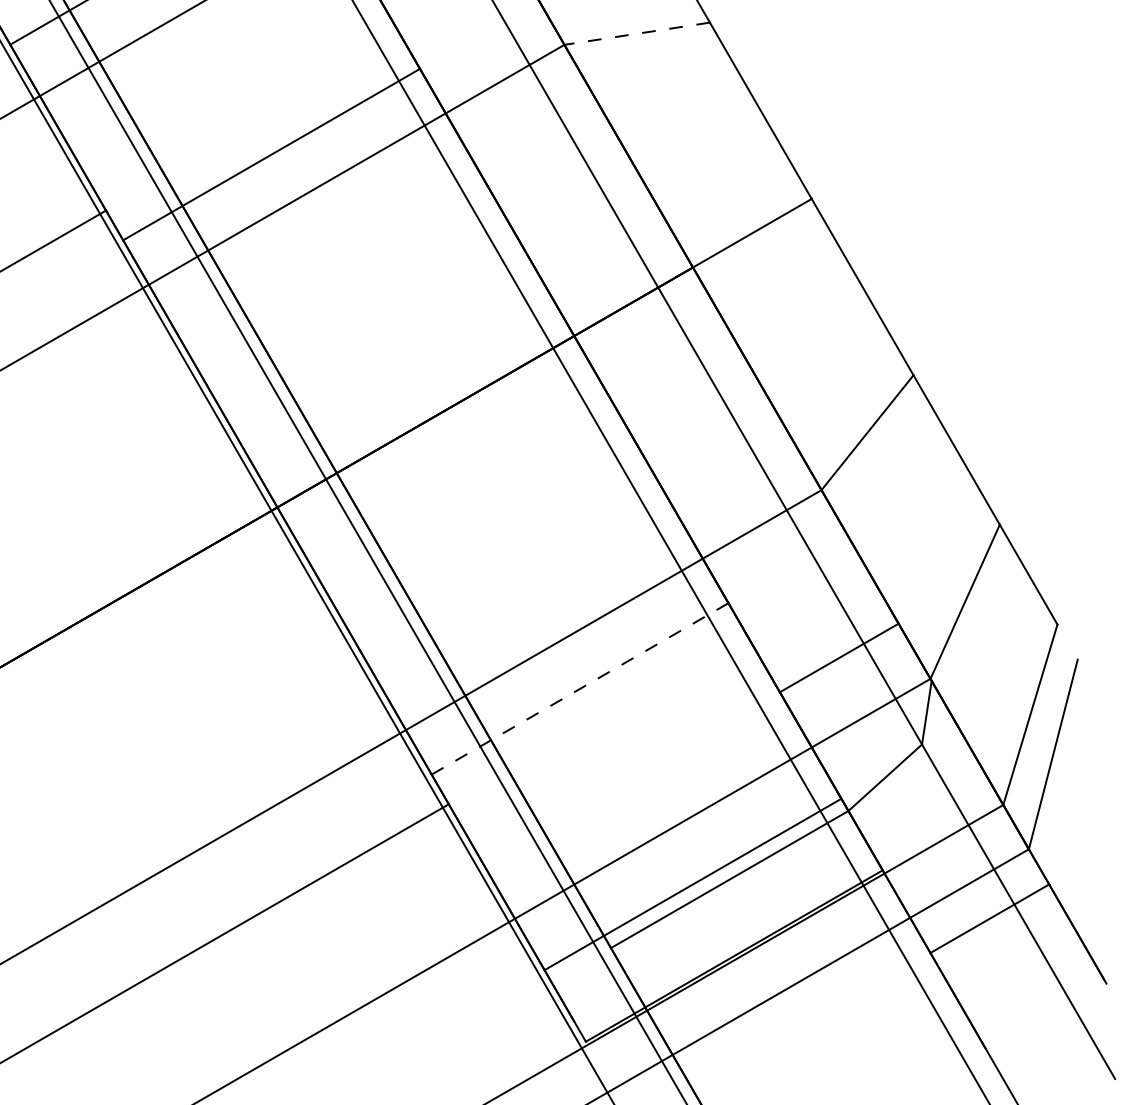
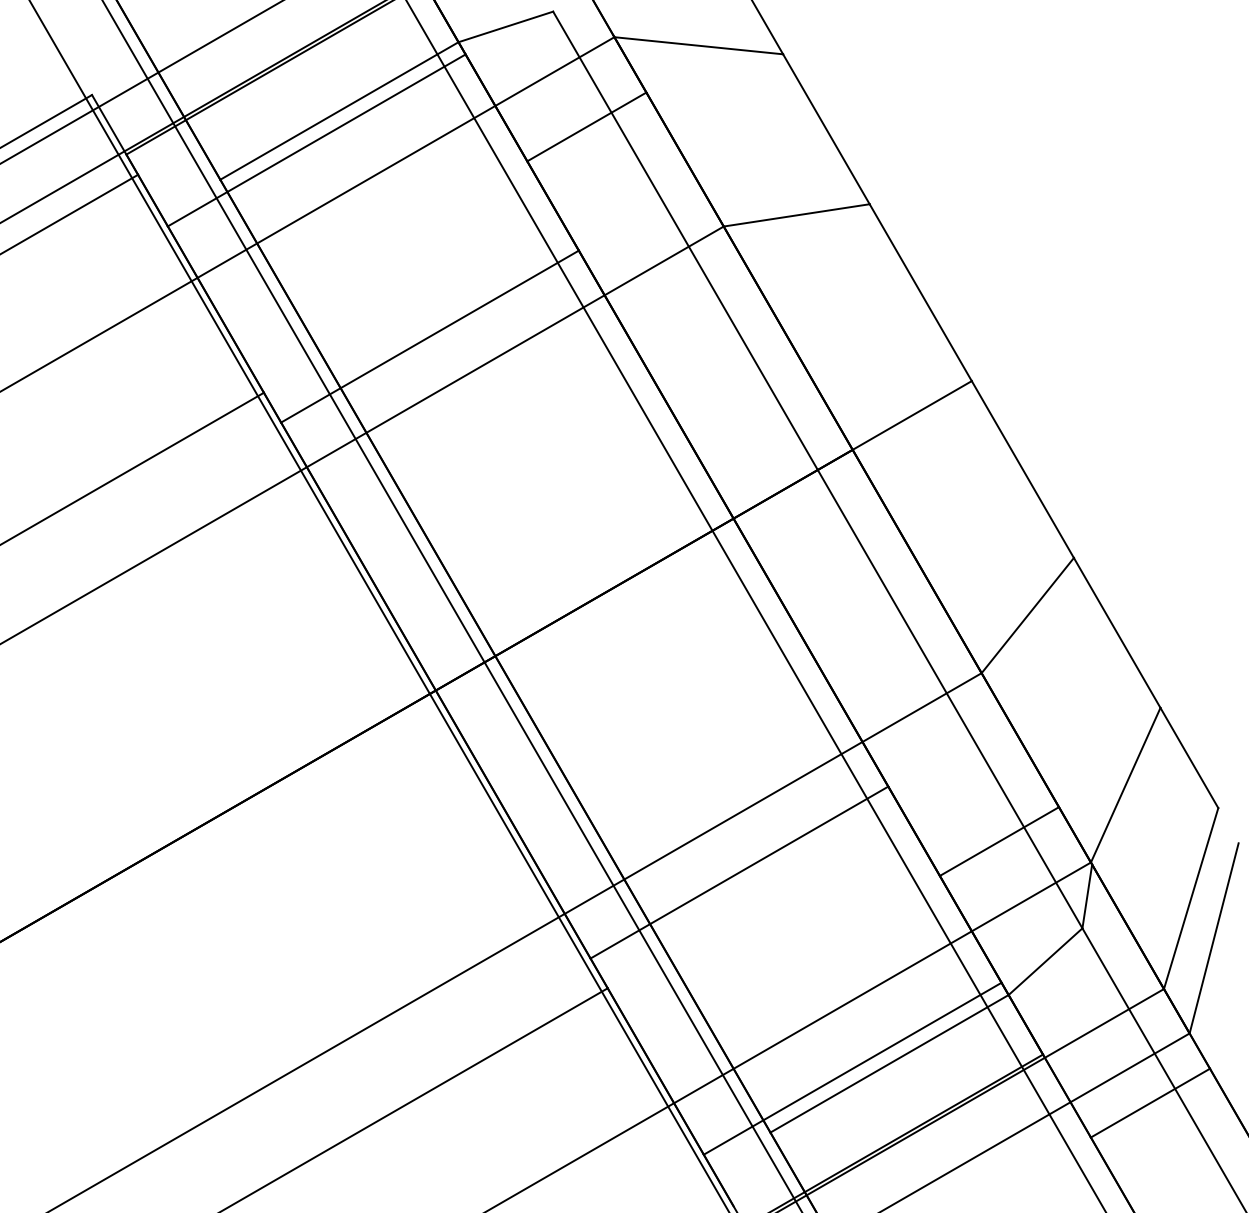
line: (636, 33) -> (796, 215), dashed -> solid
line: (580, 688) -> (739, 872), dashed -> solid

